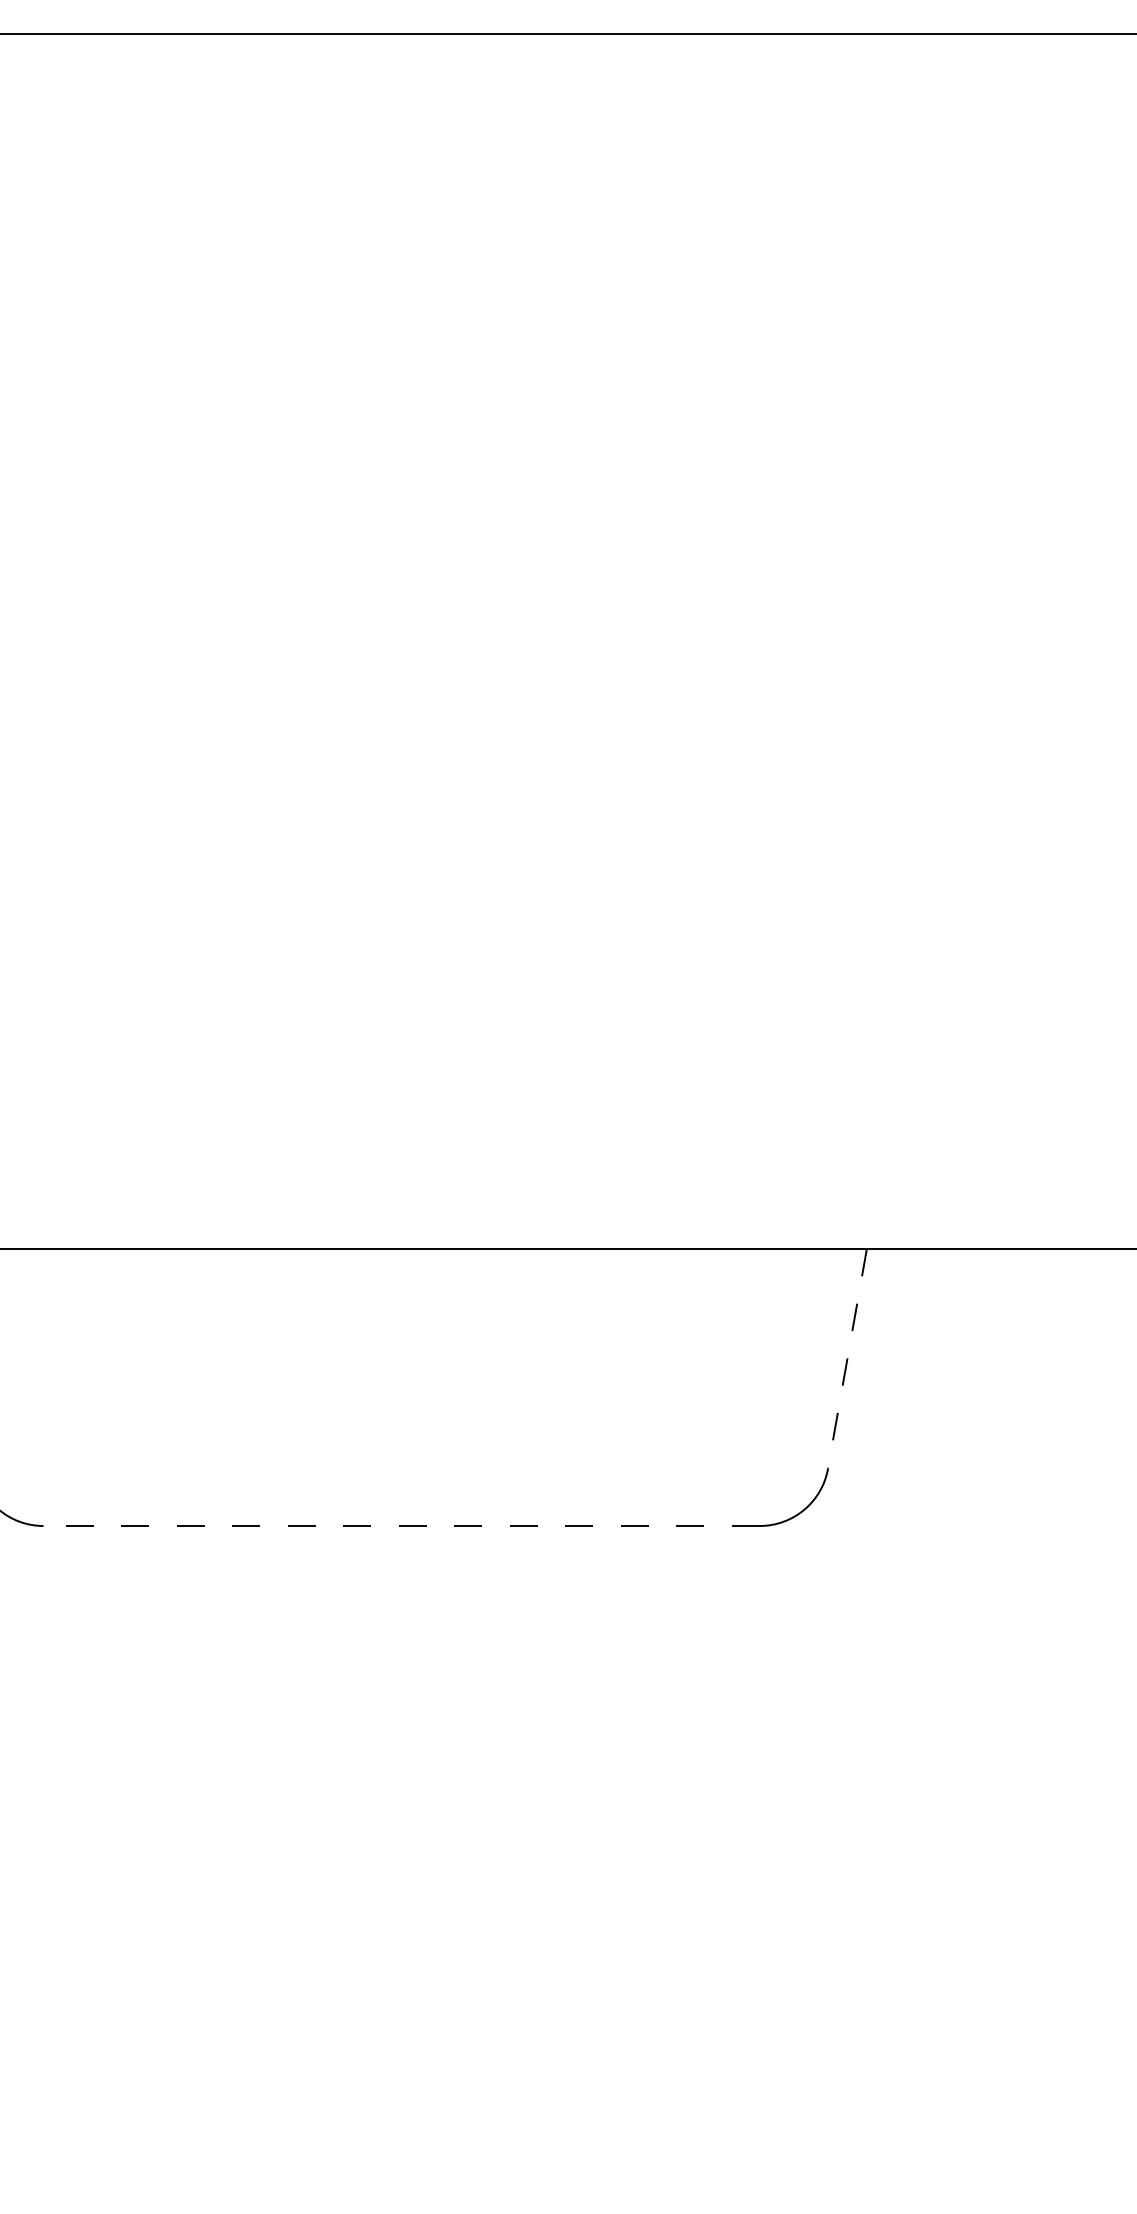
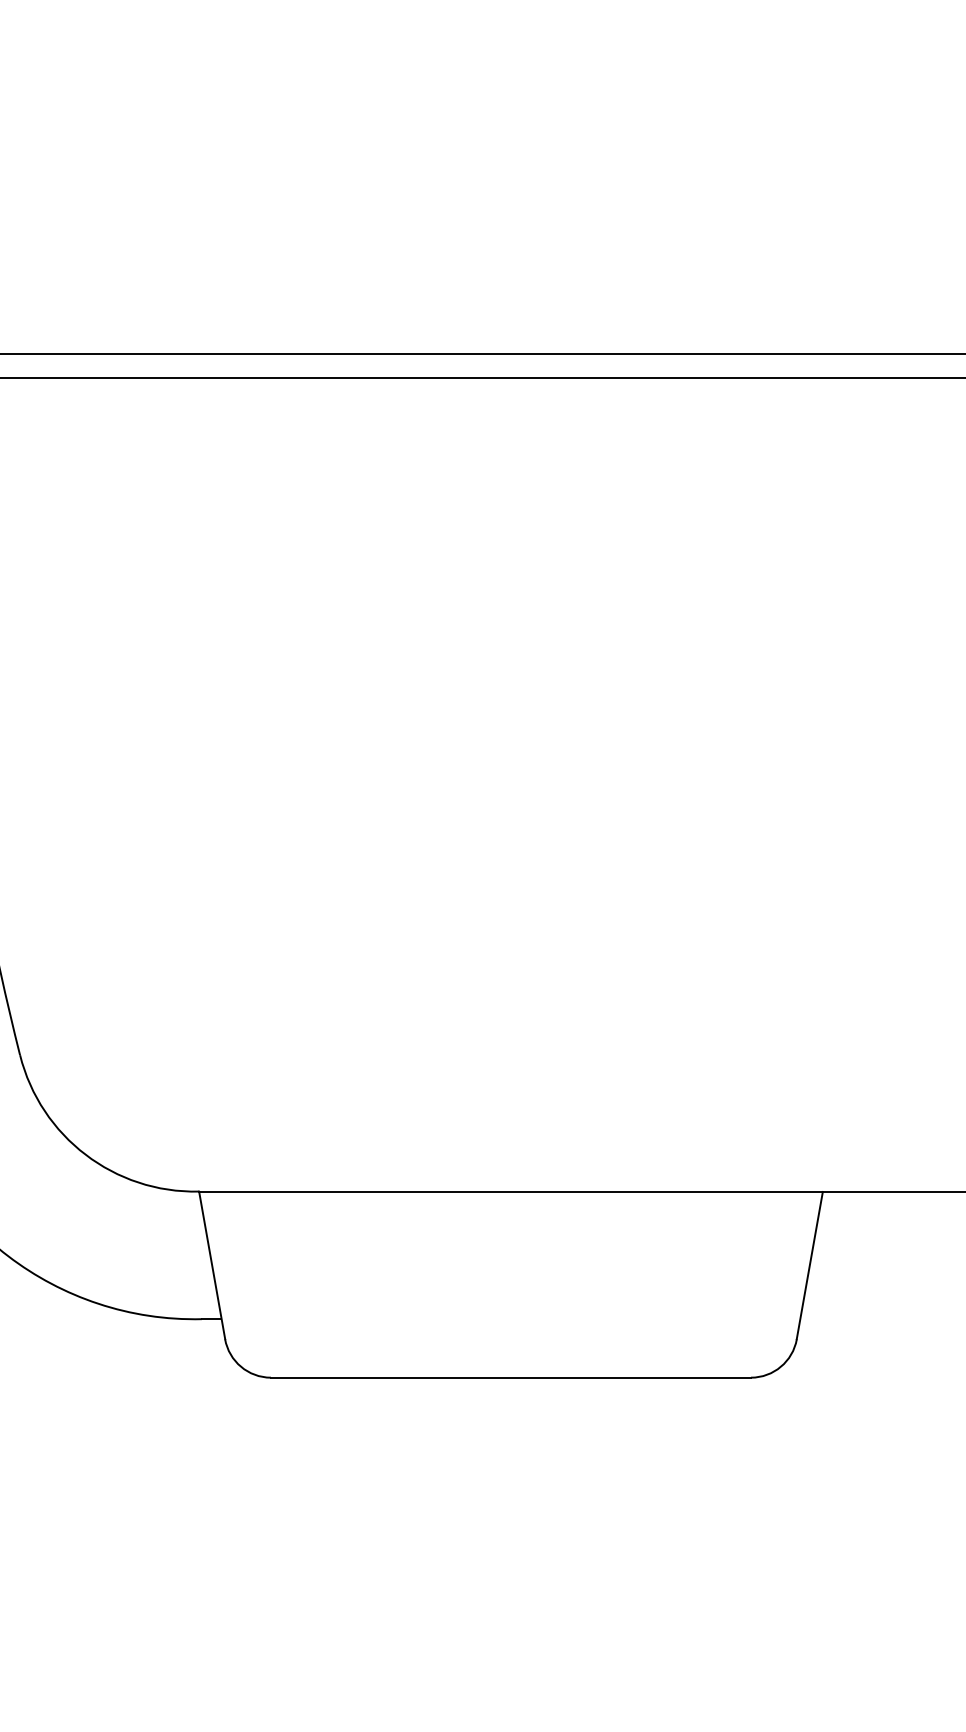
line: (846, 1358) -> (809, 1265), dashed -> solid
line: (400, 1525) -> (510, 1377), dashed -> solid

